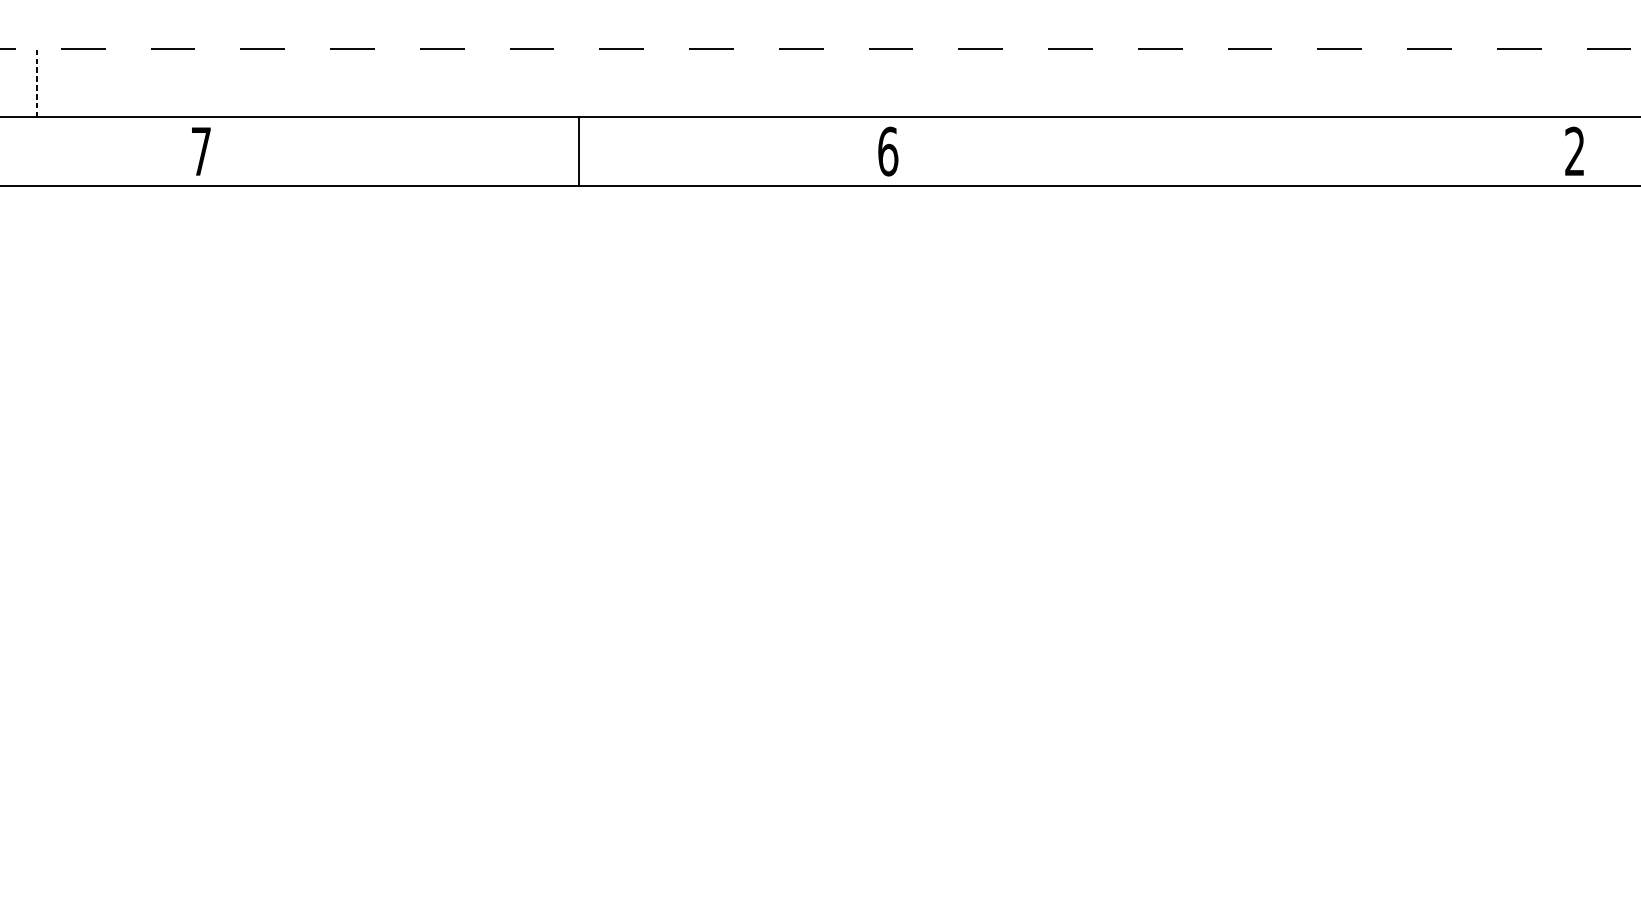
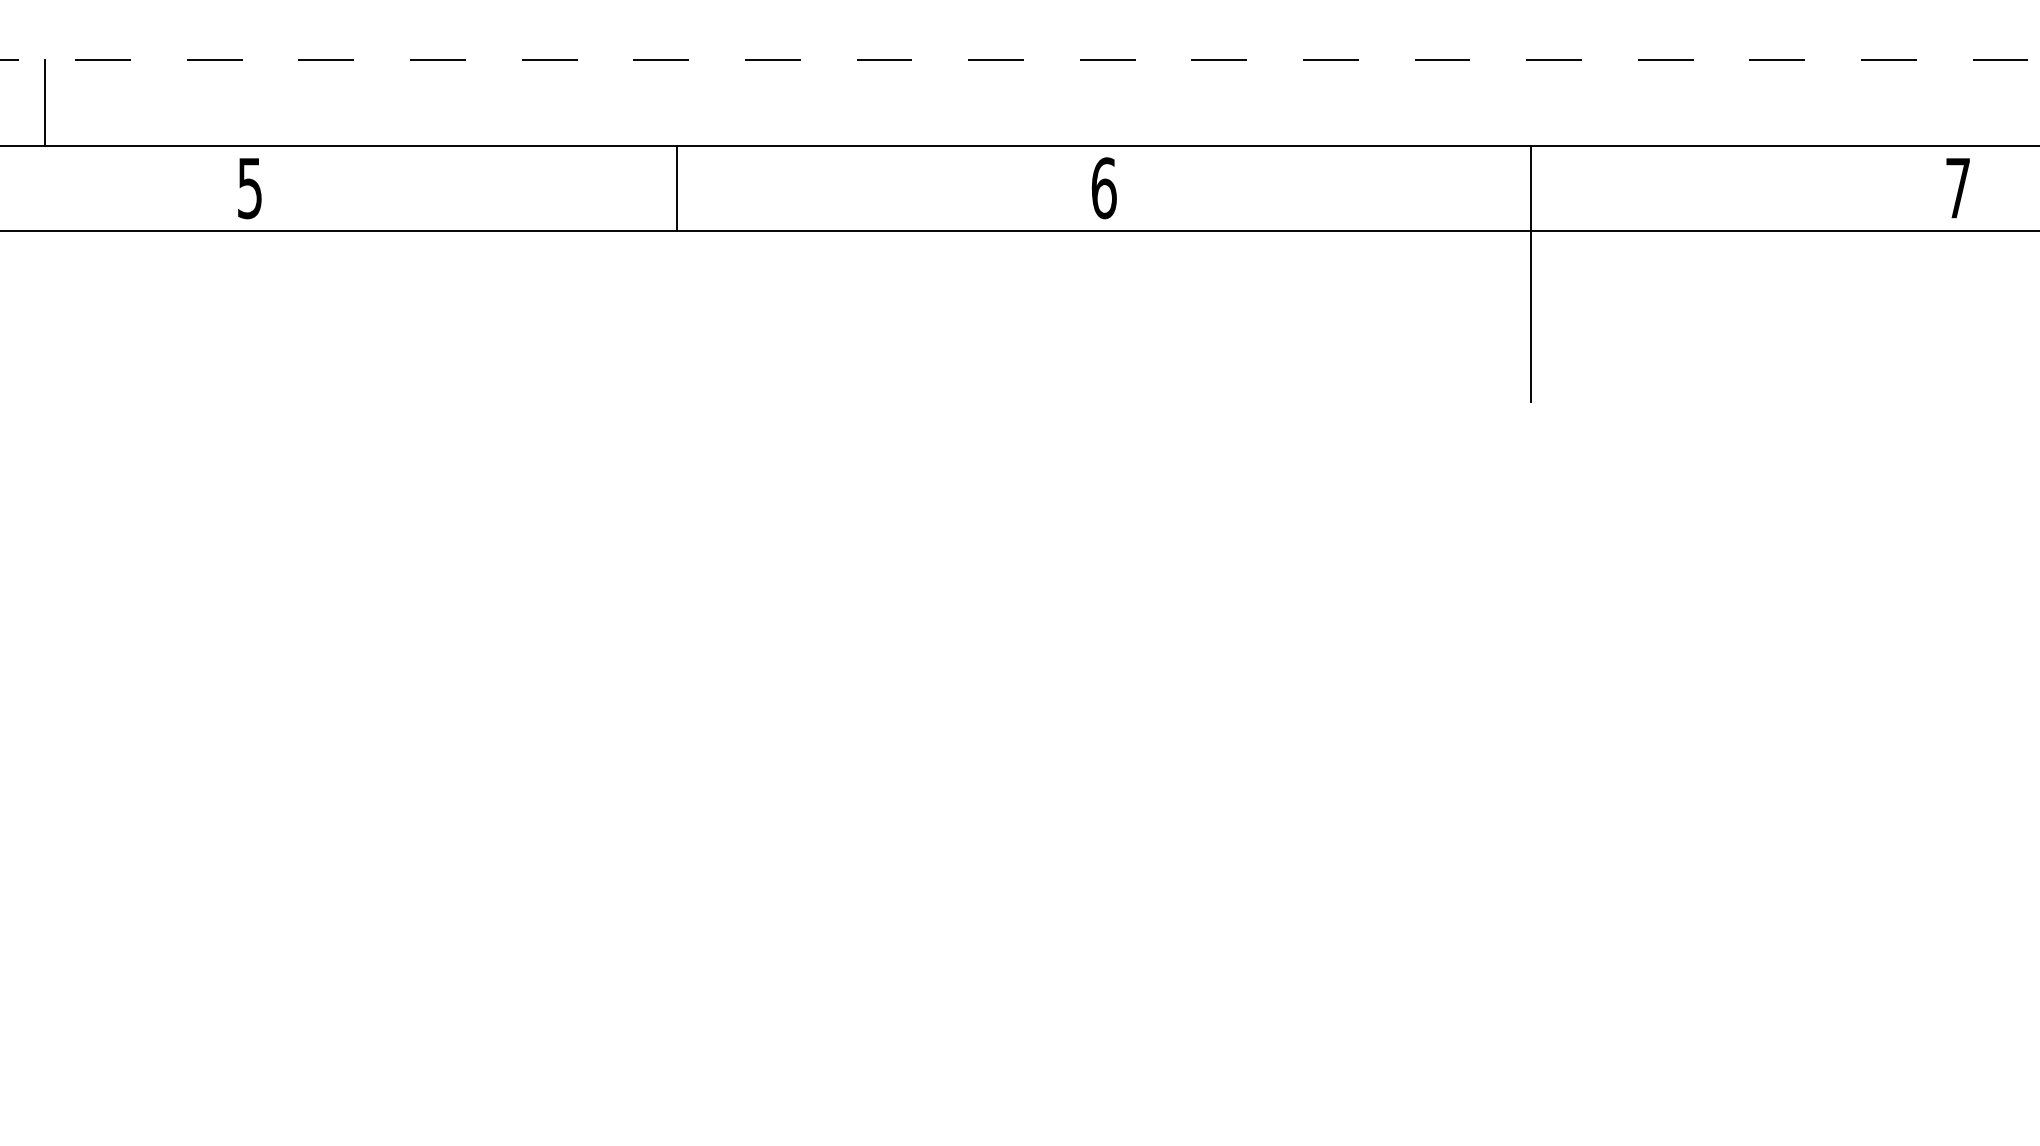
line: (36, 82) -> (45, 102), dashed -> solid
line: (579, 150) -> (677, 187), moved
text: (1574, 150) -> (1957, 187), 2 -> 7
text: (200, 151) -> (249, 188), 7 -> 5
line: (1231, 220) -> (1531, 273), added

